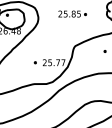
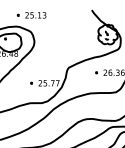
part: (72, 13) -> (66, 37), removed

